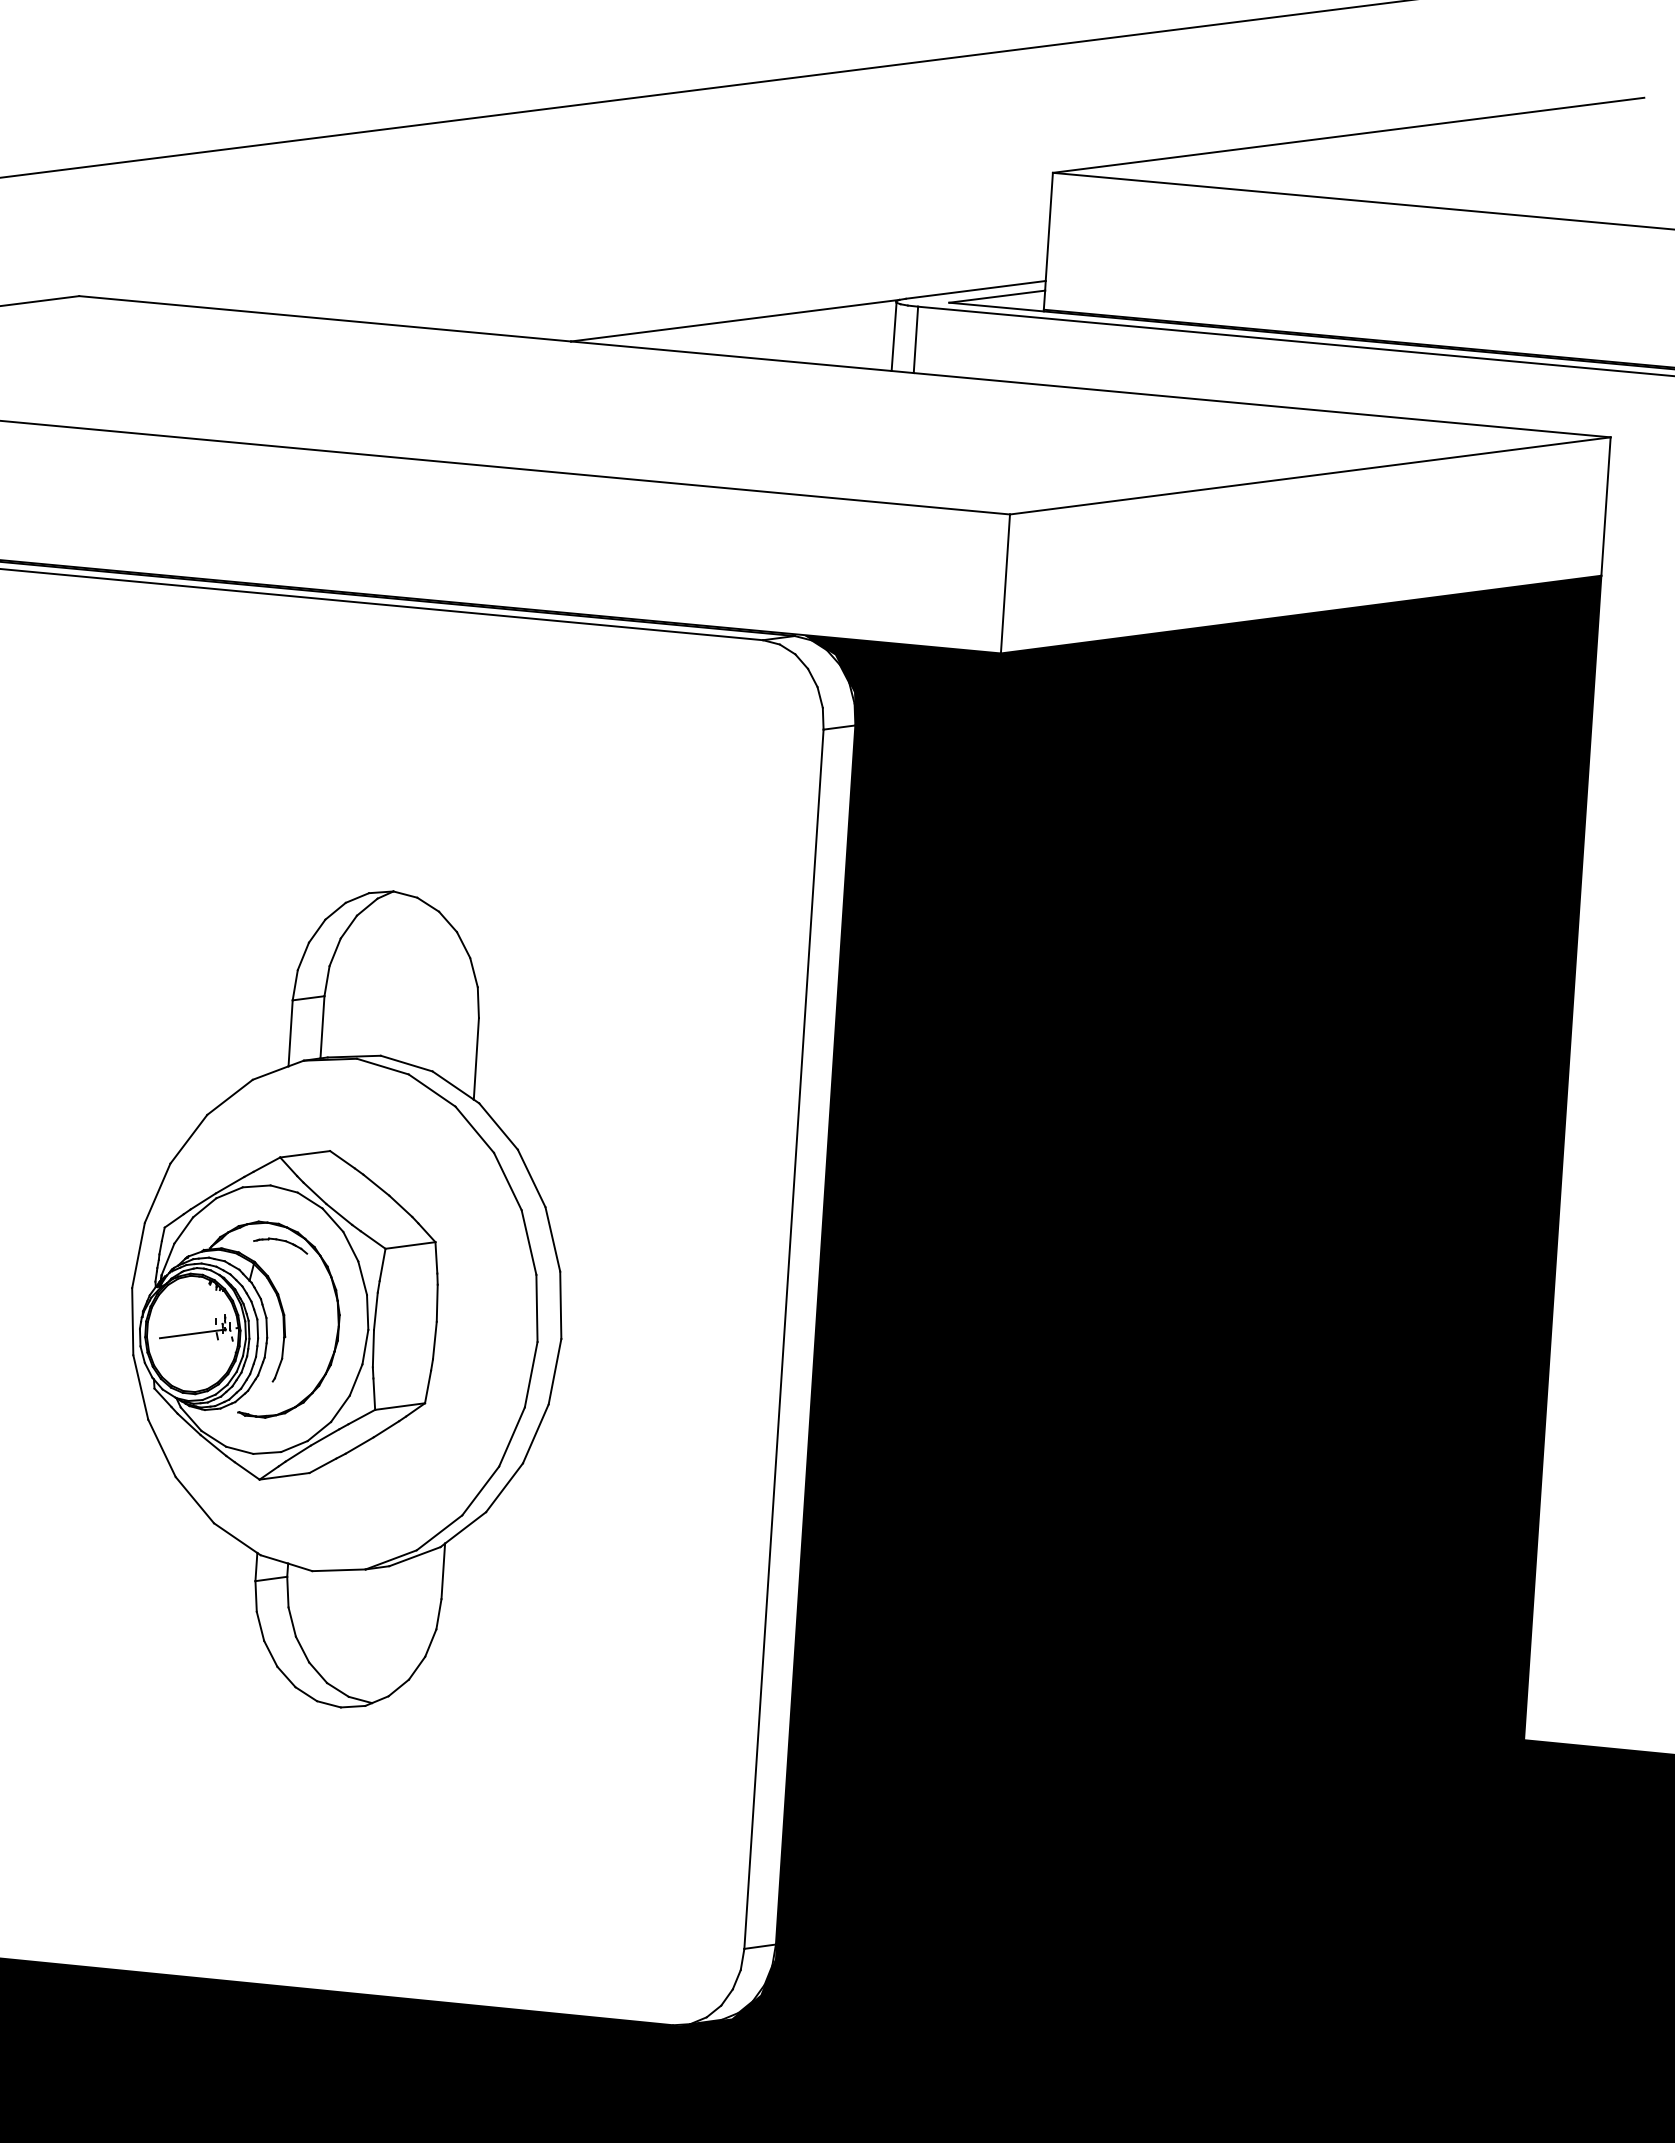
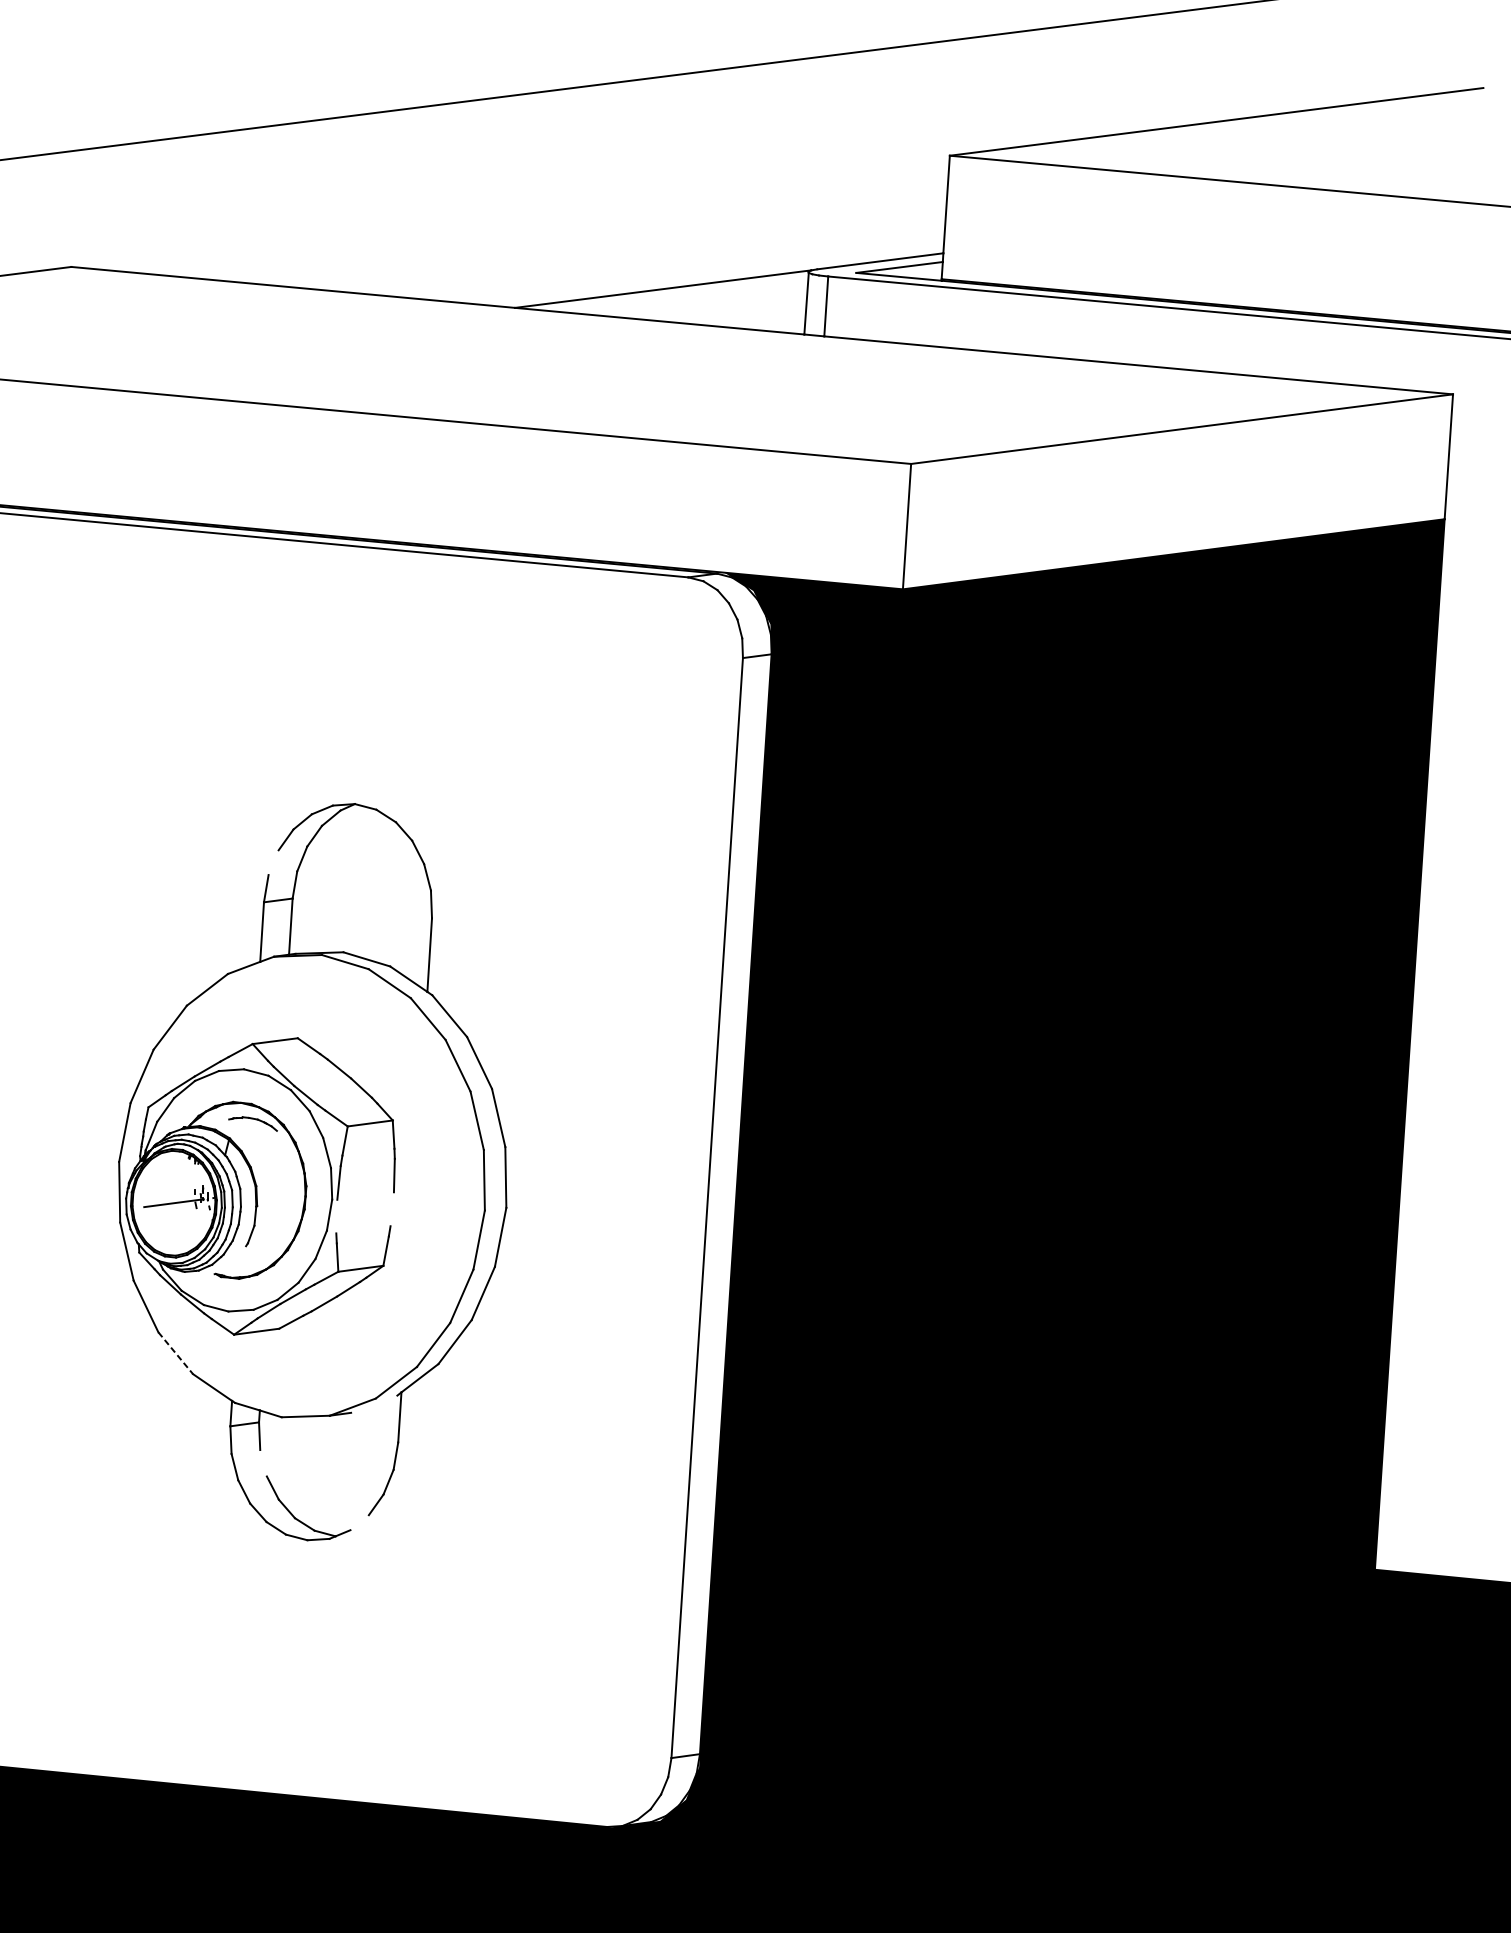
line: (302, 956) -> (272, 862), removed
line: (434, 1340) -> (391, 1209), removed
line: (373, 1348) -> (336, 1216), removed
line: (195, 1500) -> (176, 1353), solid -> dashed
line: (414, 1556) -> (373, 1404), removed
line: (291, 1621) -> (262, 1462), removed
line: (398, 1687) -> (359, 1522), removed

